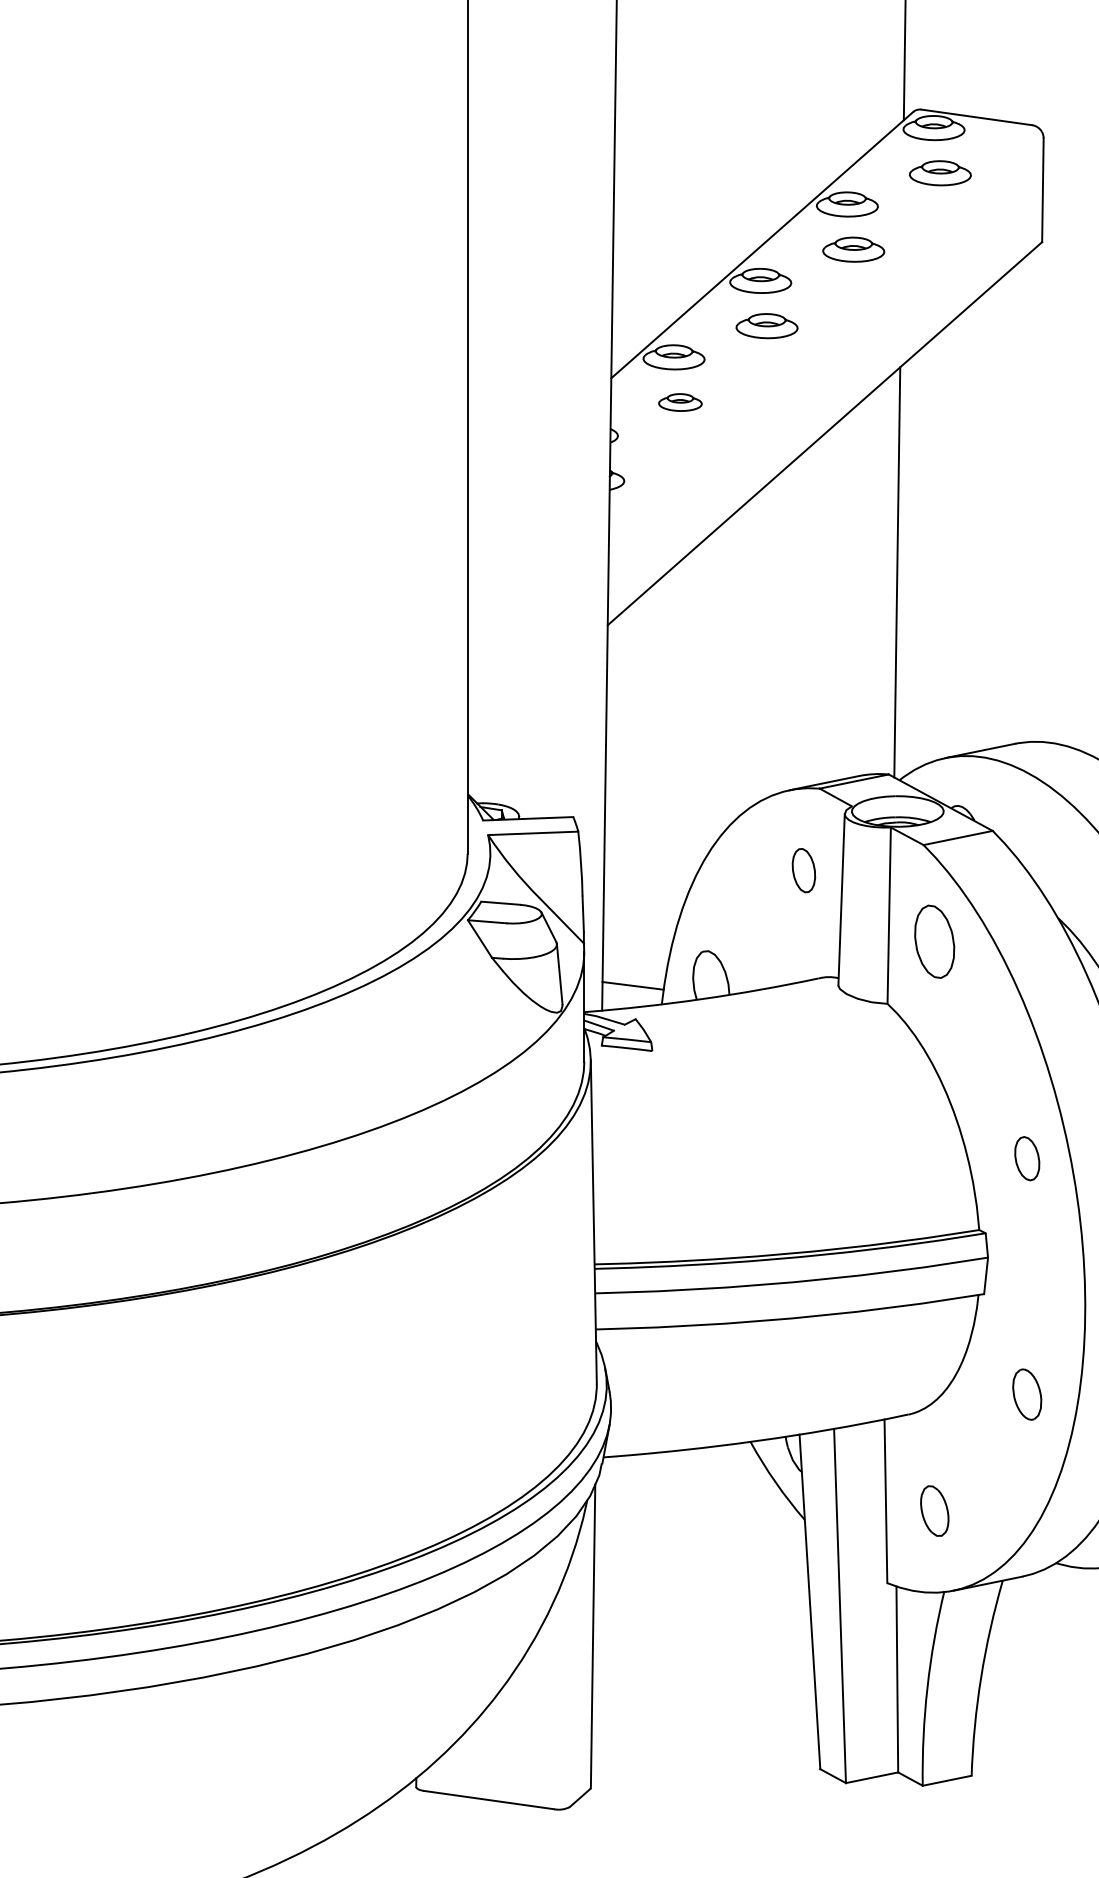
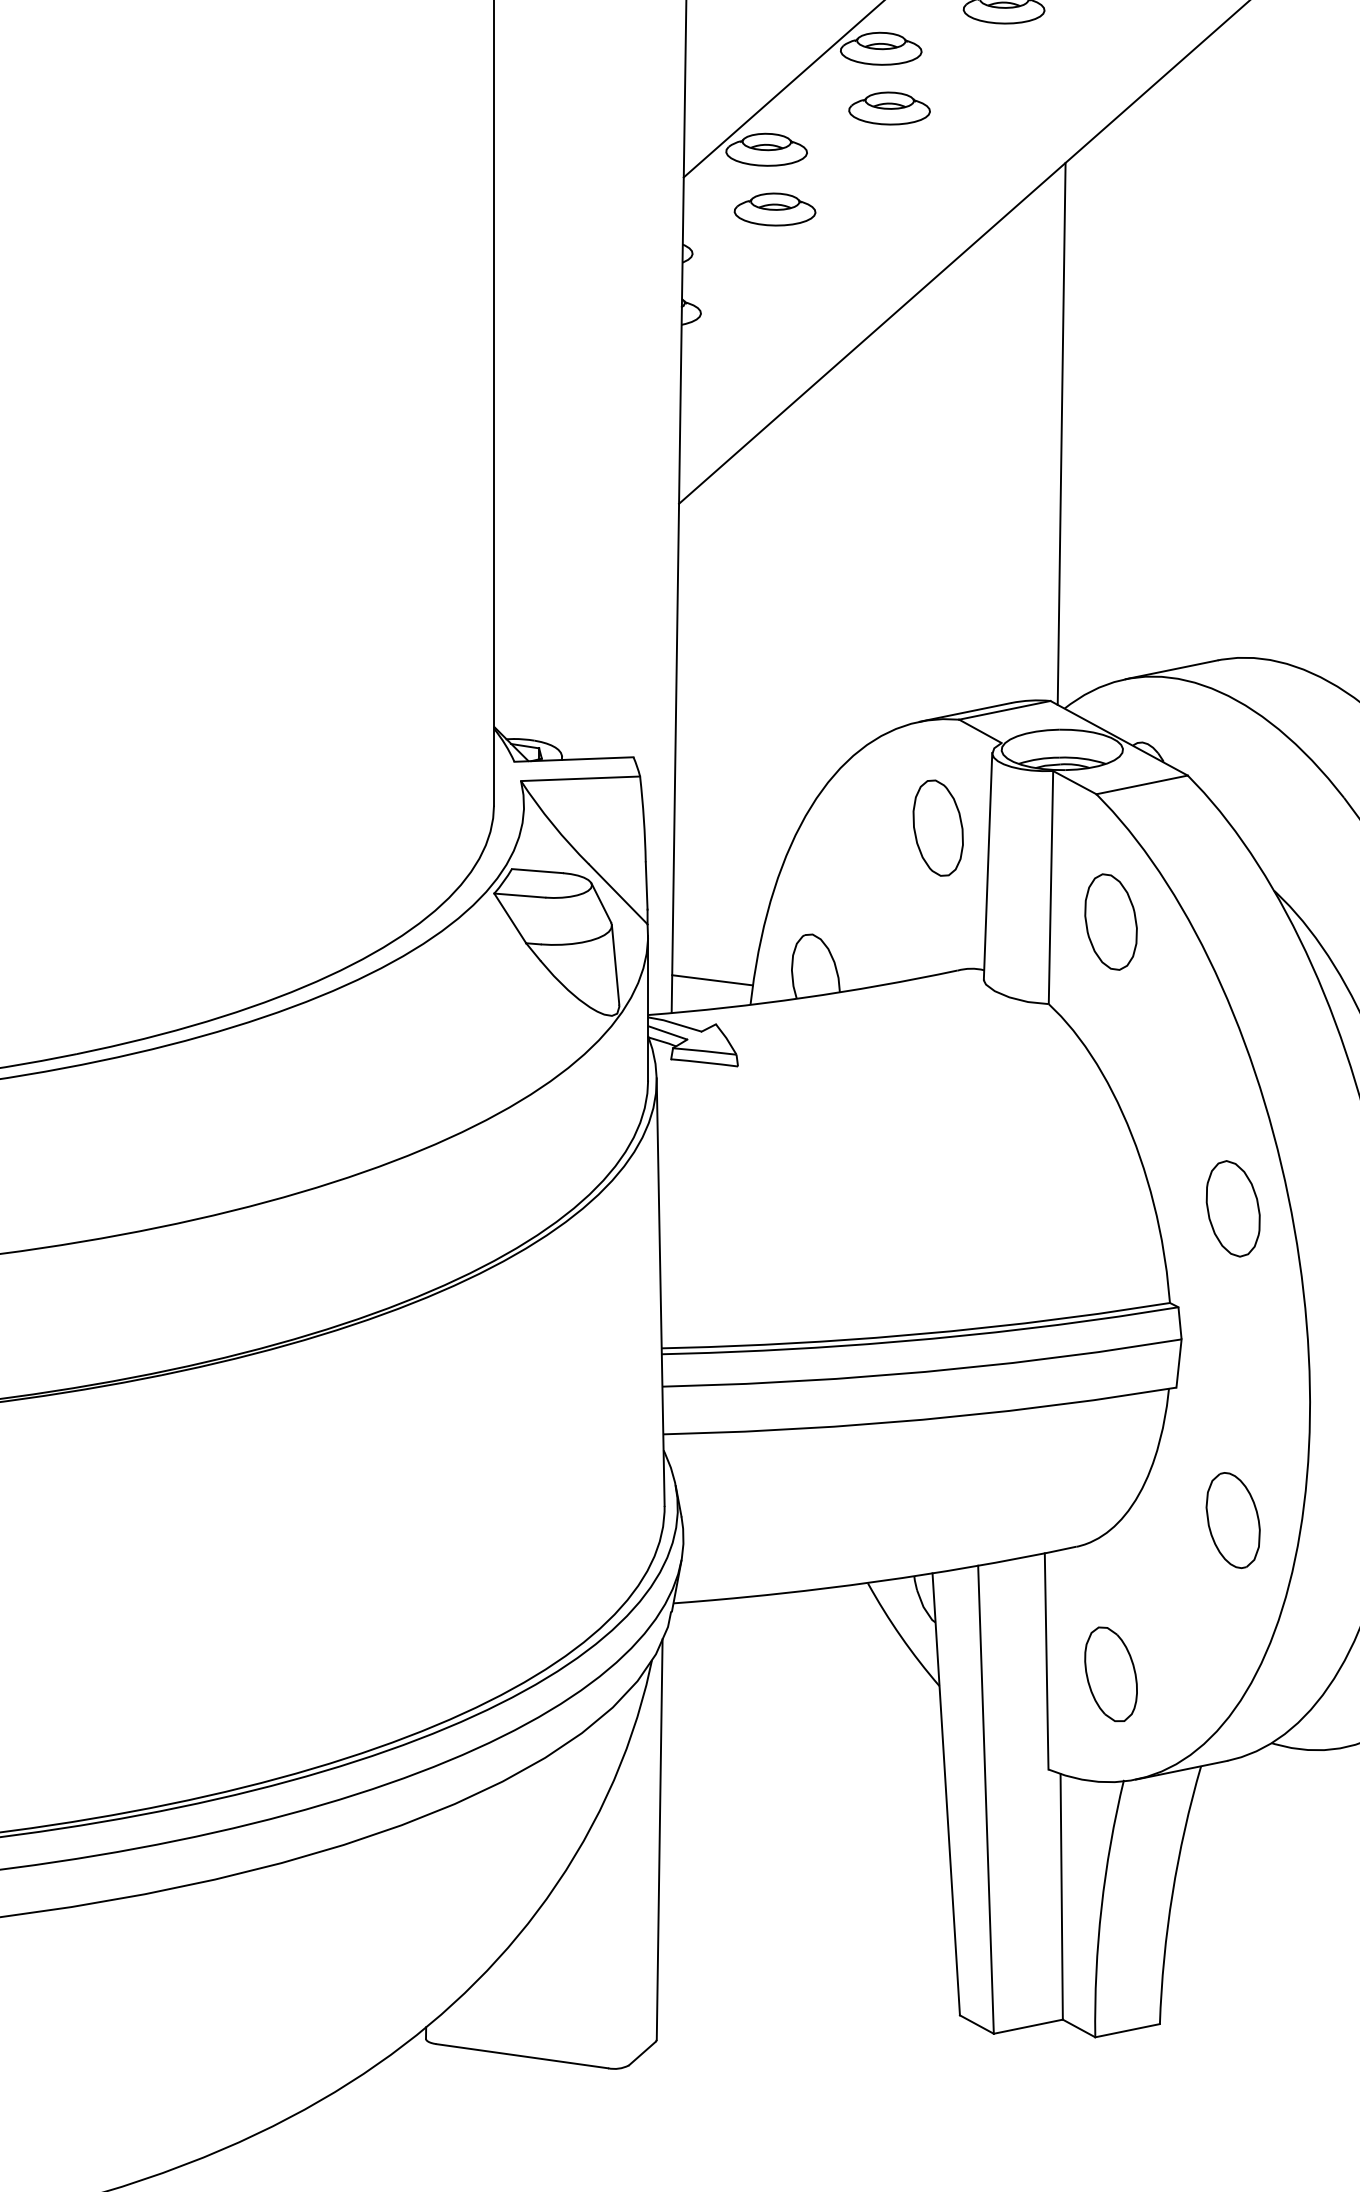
part: (680, 402) -> (775, 209), size x1.43
part: (803, 870) -> (937, 827), size x1.67
part: (1027, 1158) -> (1233, 1208), size x1.67
part: (1027, 1394) -> (1233, 1520), size x1.43
part: (934, 1510) -> (1110, 1673), size x1.43

